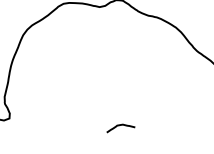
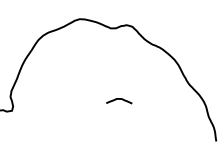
curve: (120, 125) -> (119, 99), moved

